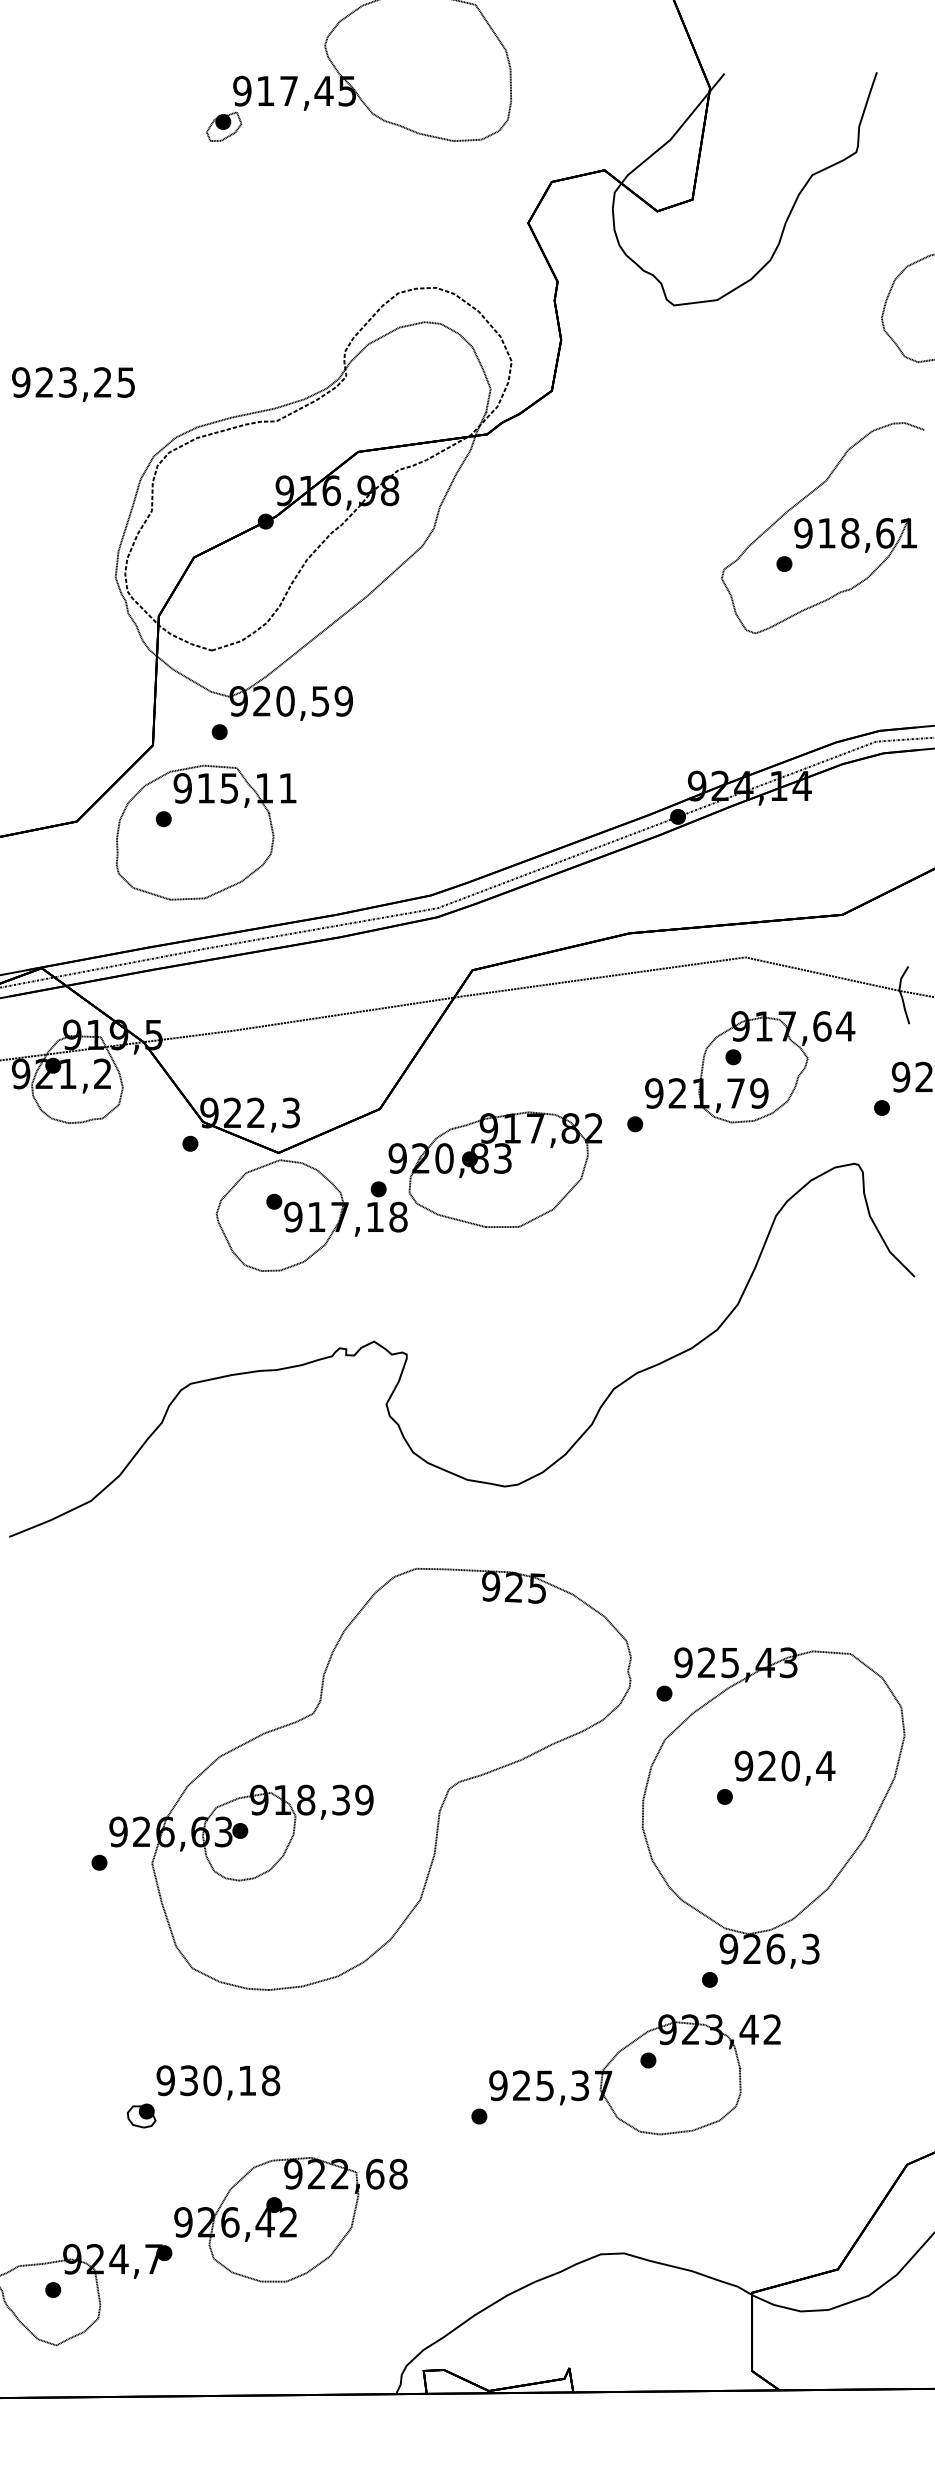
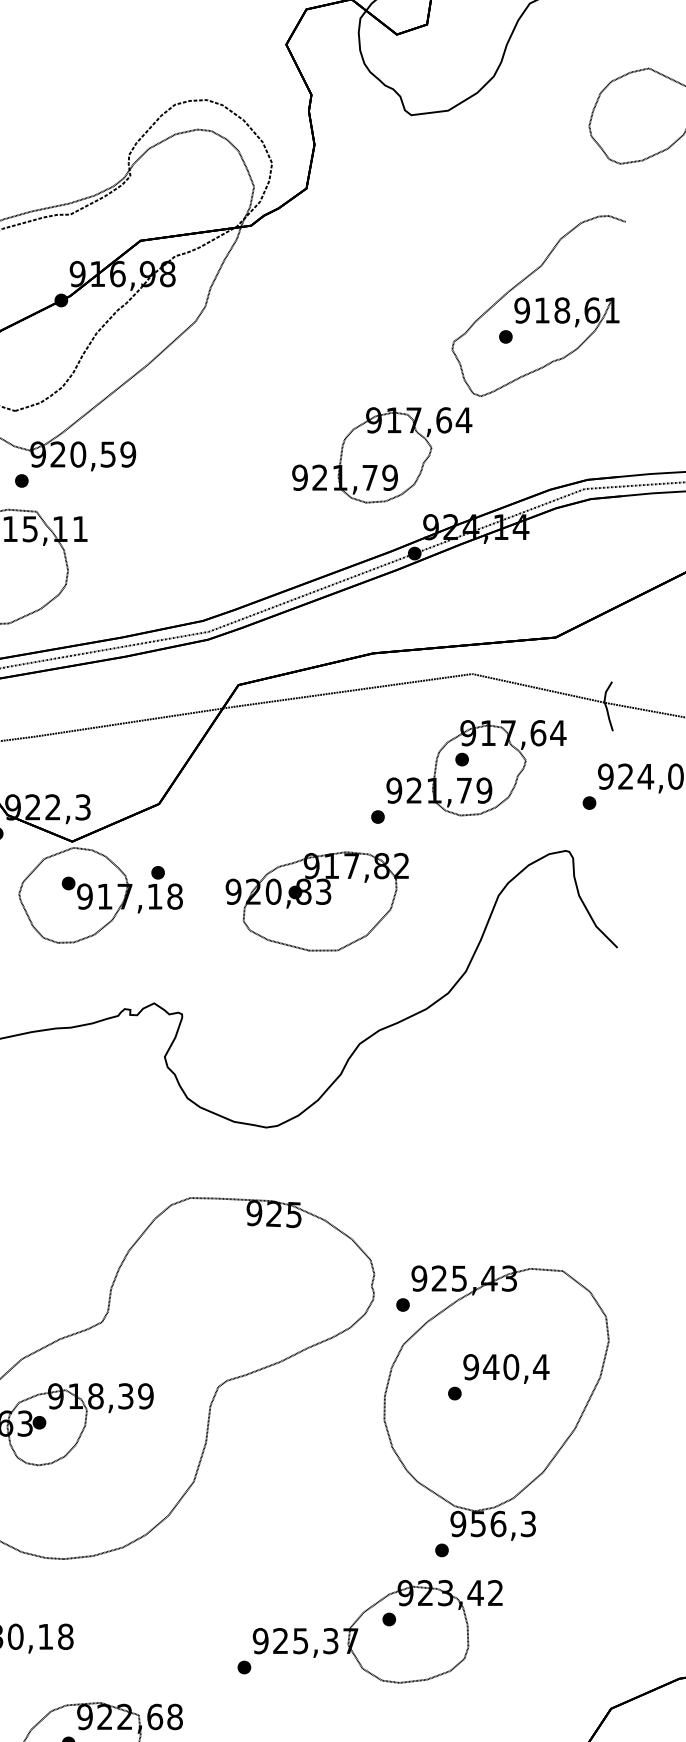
part: (640, 702) -> (382, 455), added
part: (495, 1169) -> (317, 901), moved
text: (766, 1765) -> (490, 1366), 920,4 -> 940,4
text: (751, 1948) -> (477, 1523), 926,3 -> 956,3

